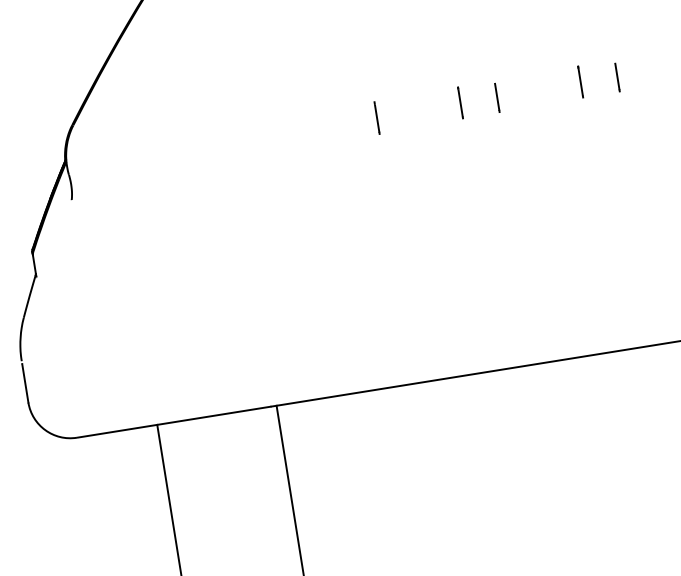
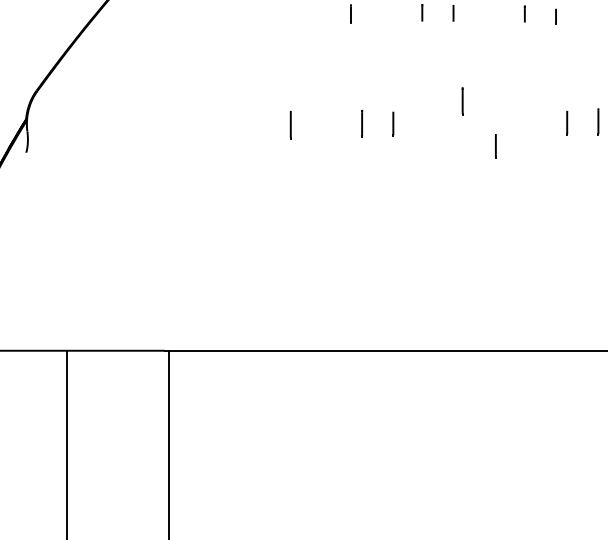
line: (617, 77) -> (495, 146), moved
line: (580, 82) -> (462, 101), moved

